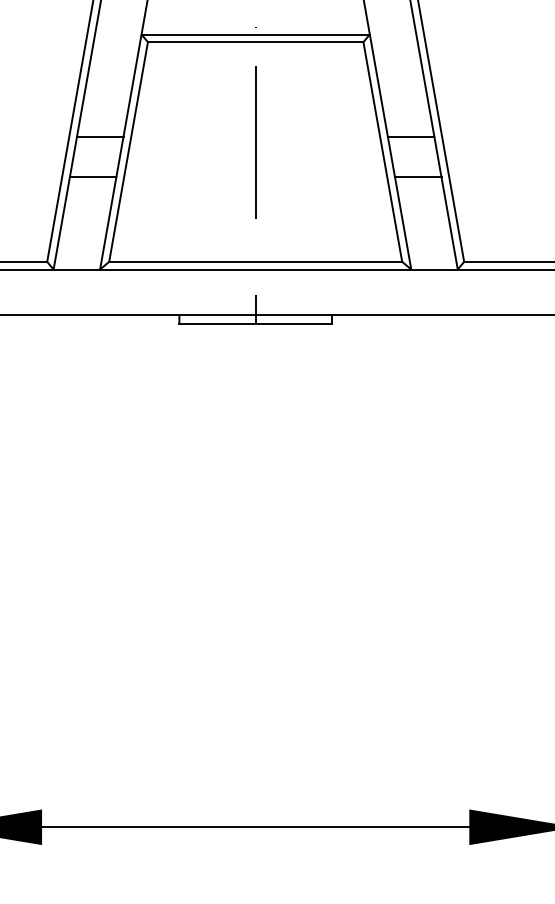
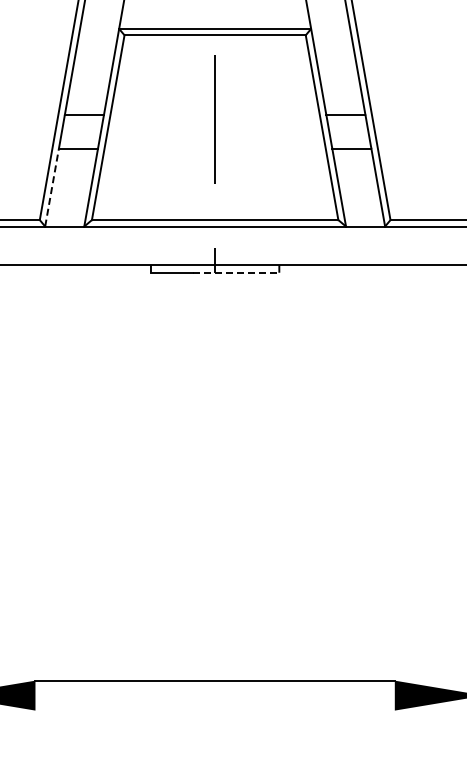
line: (62, 223) -> (52, 187), solid -> dashed
line: (281, 324) -> (236, 272), solid -> dashed
line: (254, 827) -> (214, 680), moved

